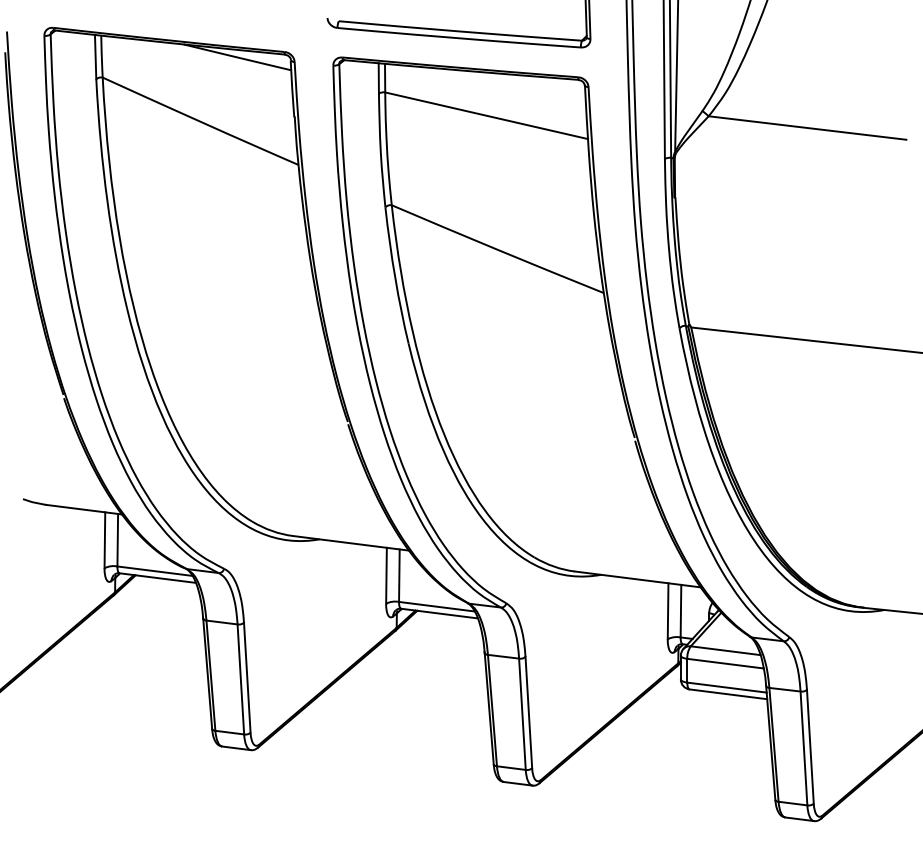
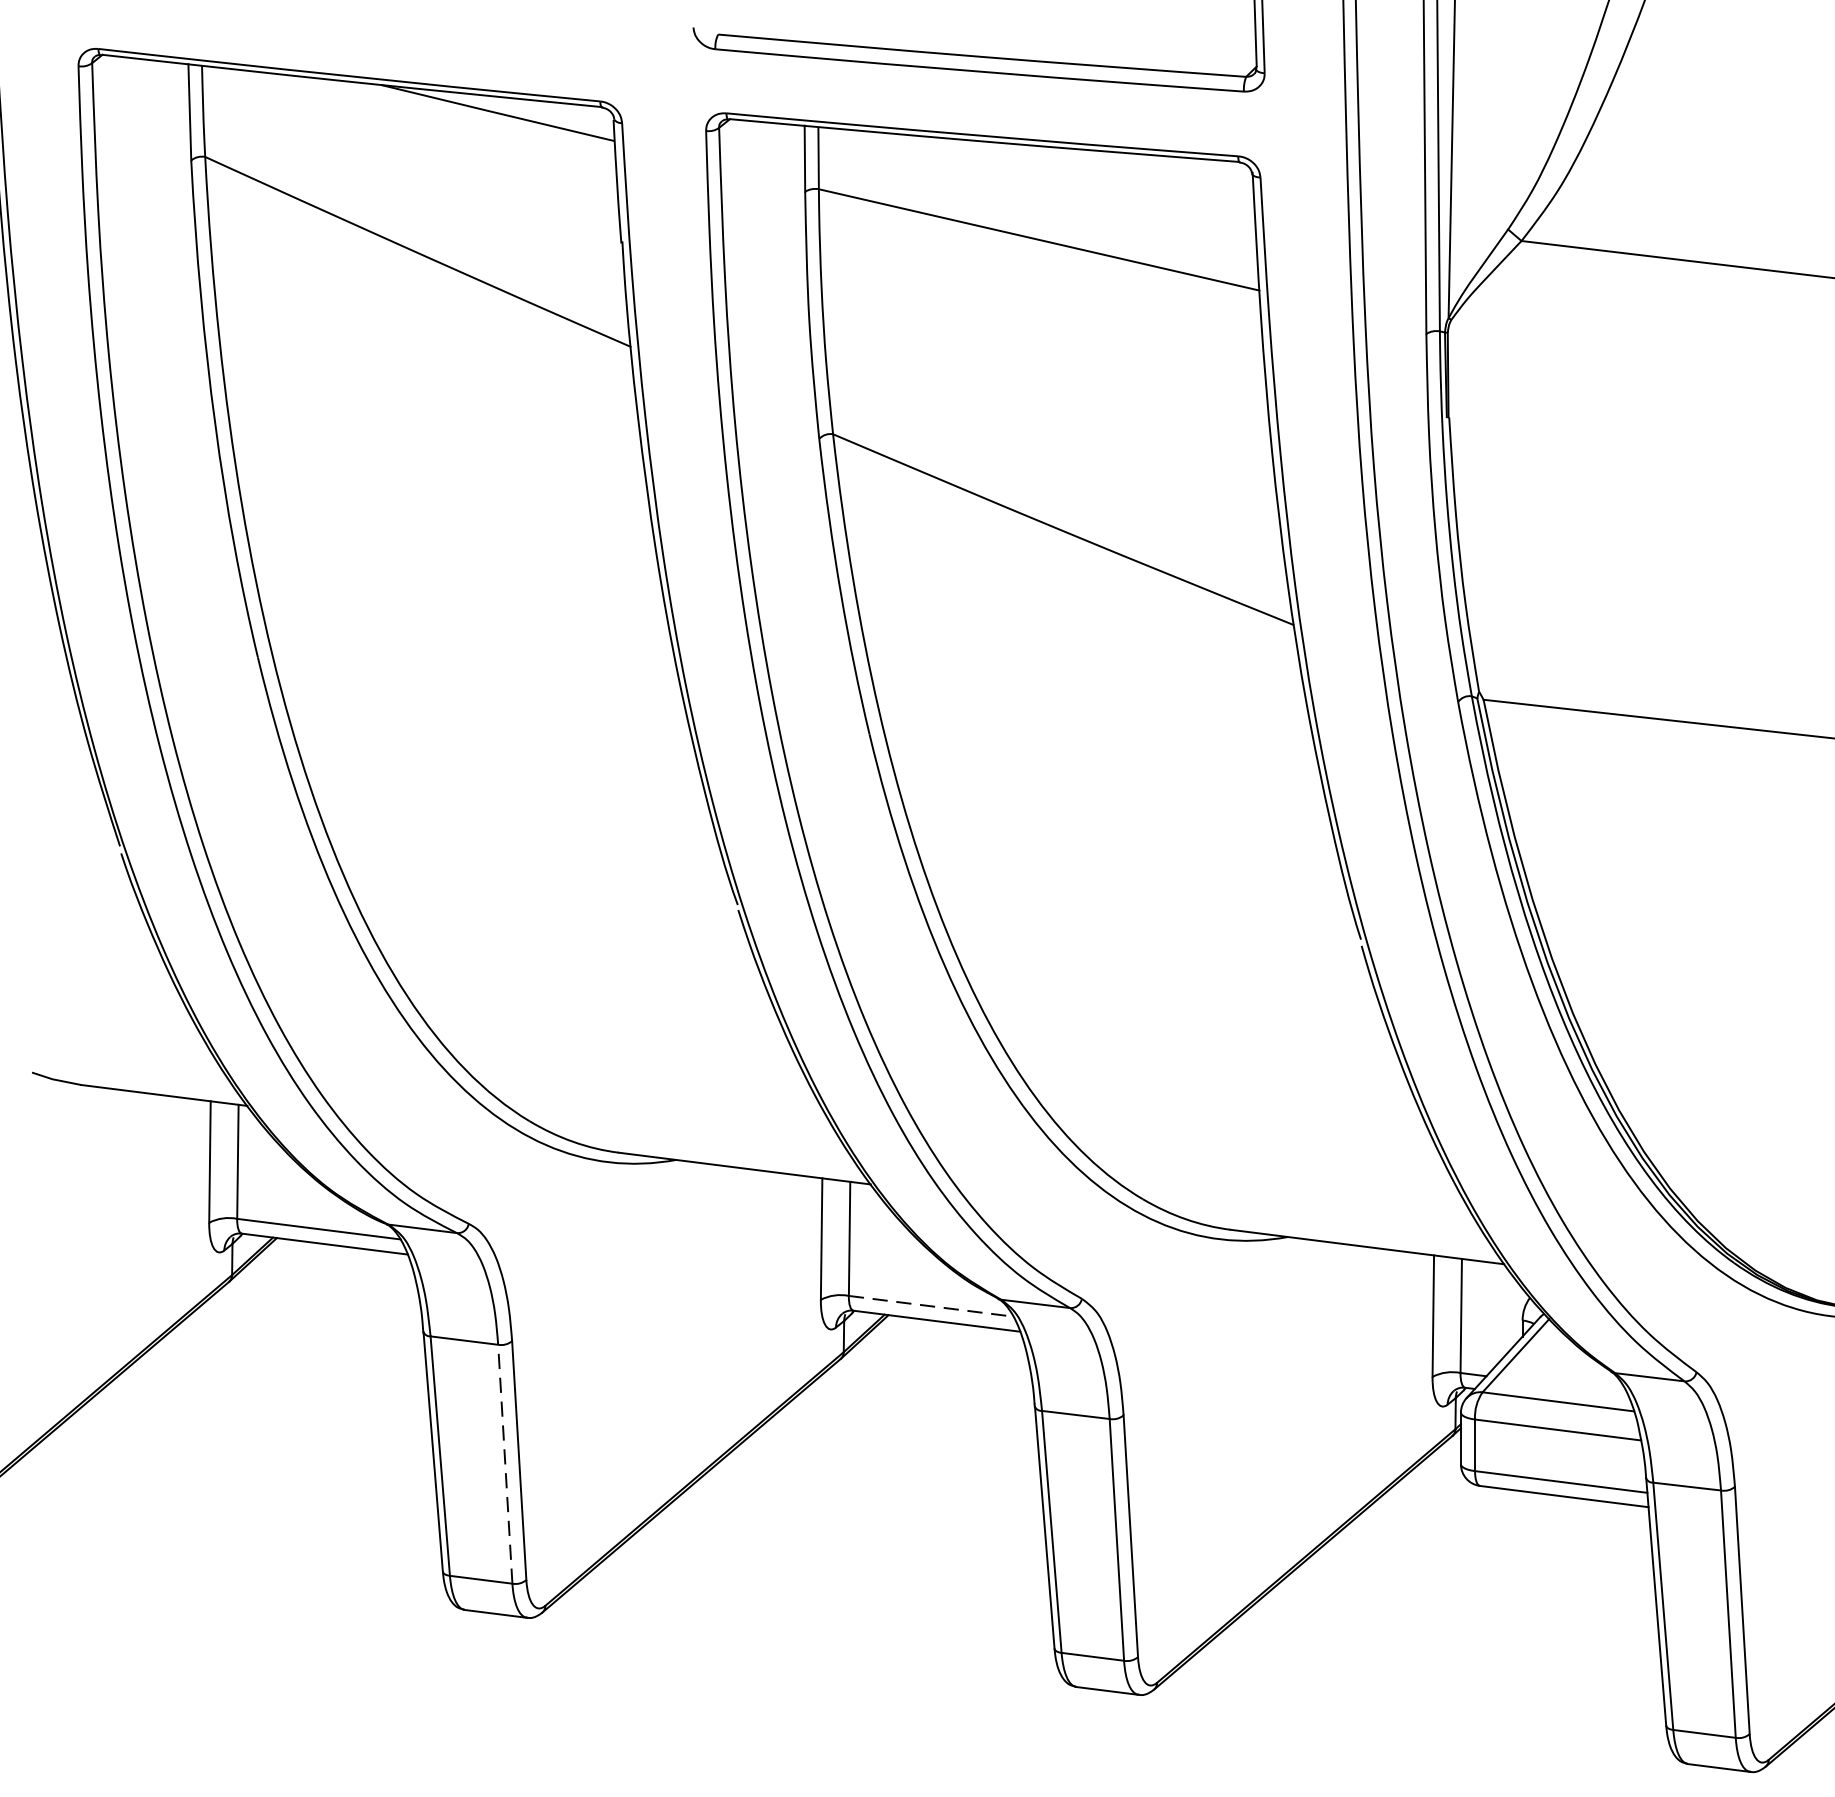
line: (437, 606) -> (932, 1305), solid -> dashed
line: (240, 678) -> (504, 1462), solid -> dashed

